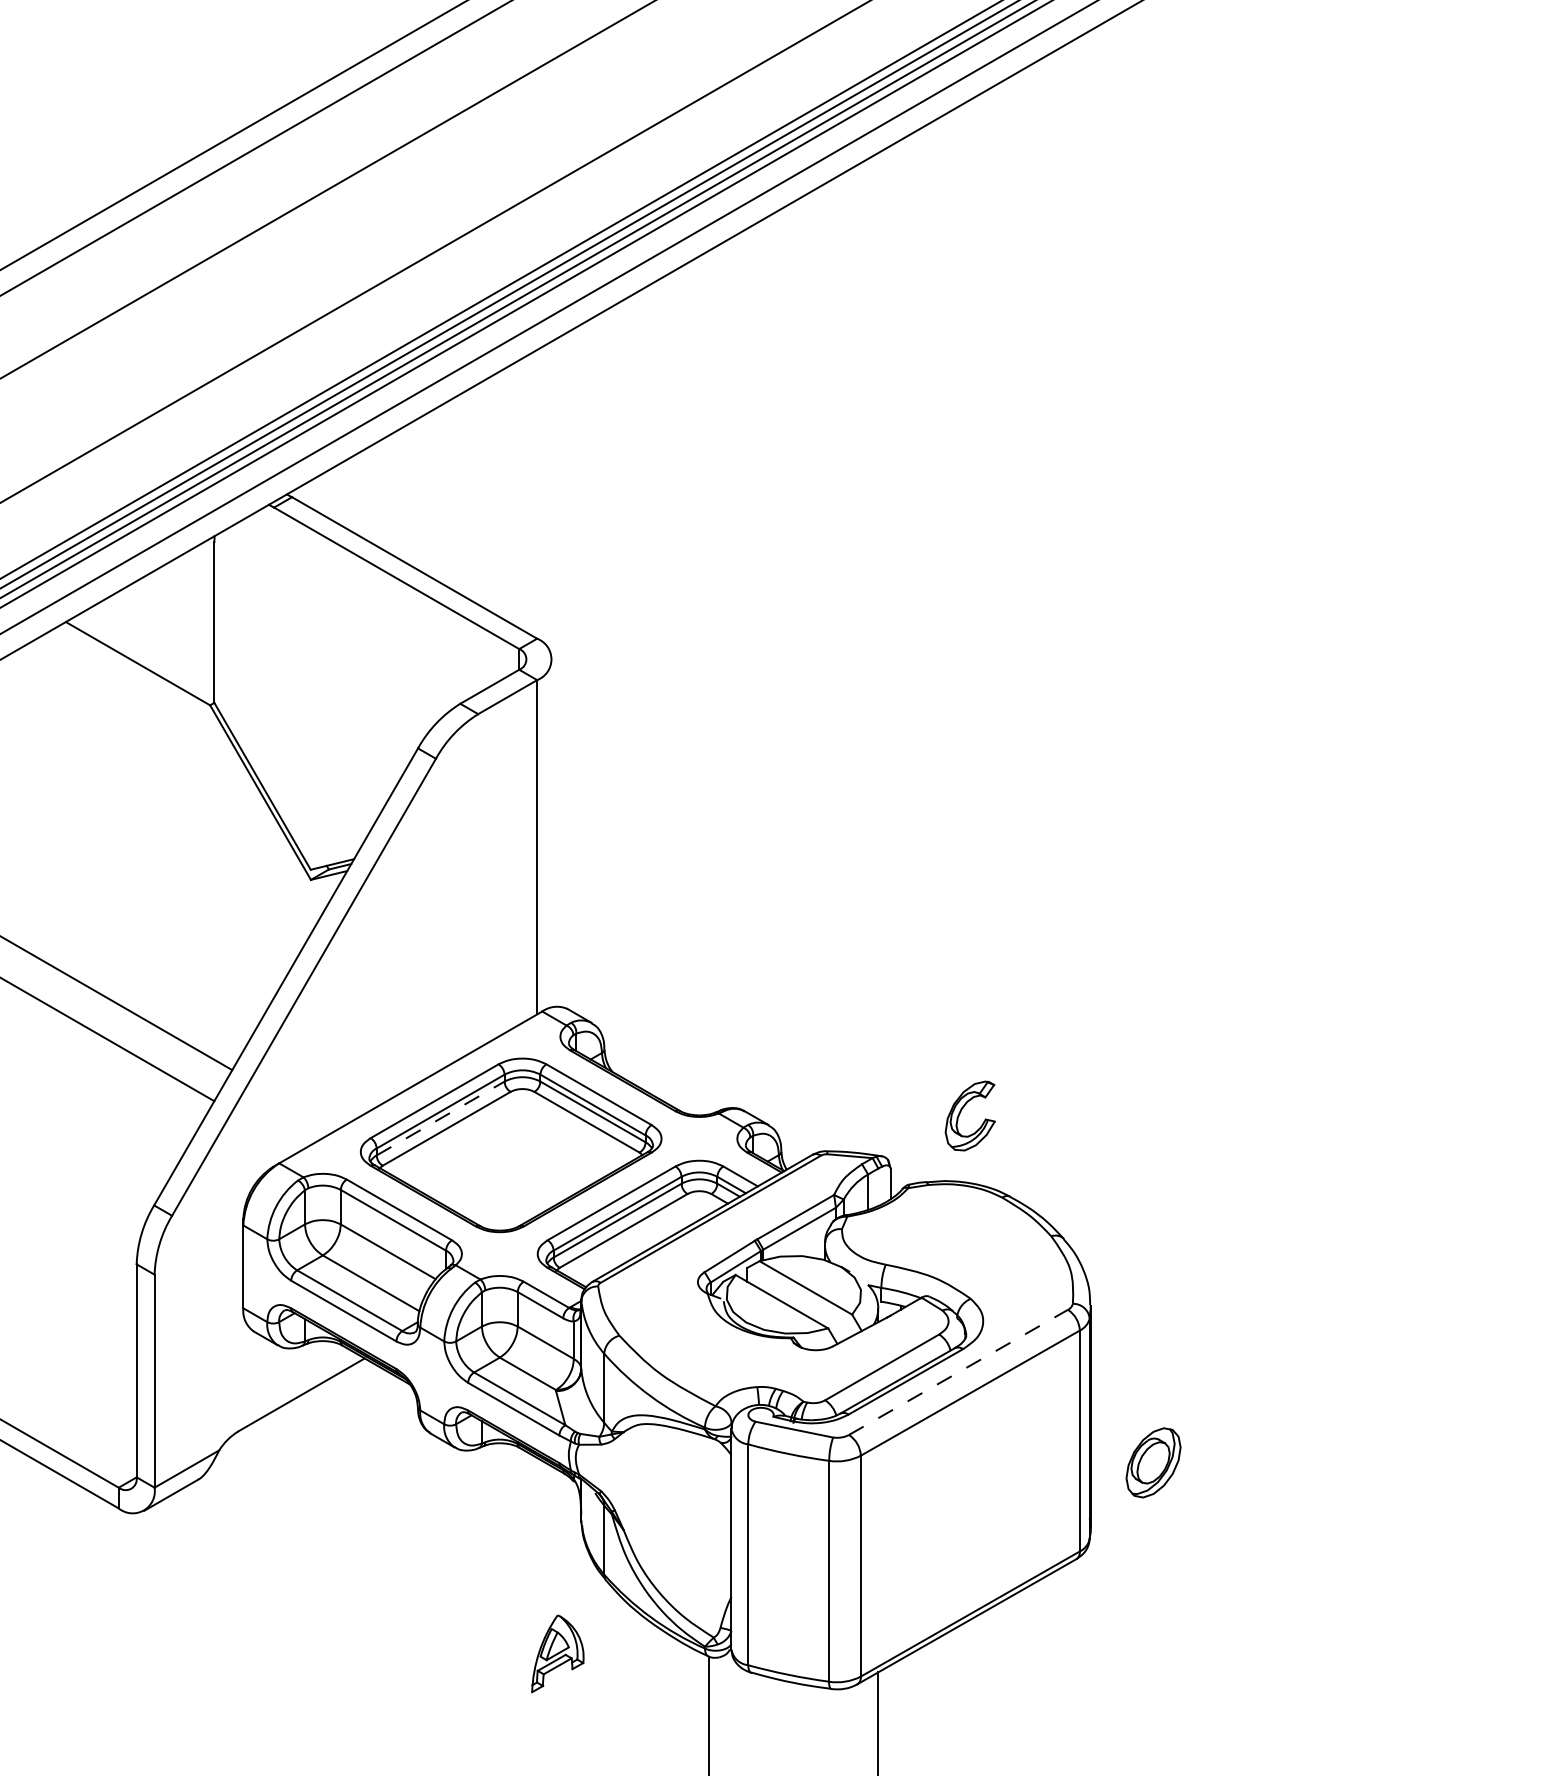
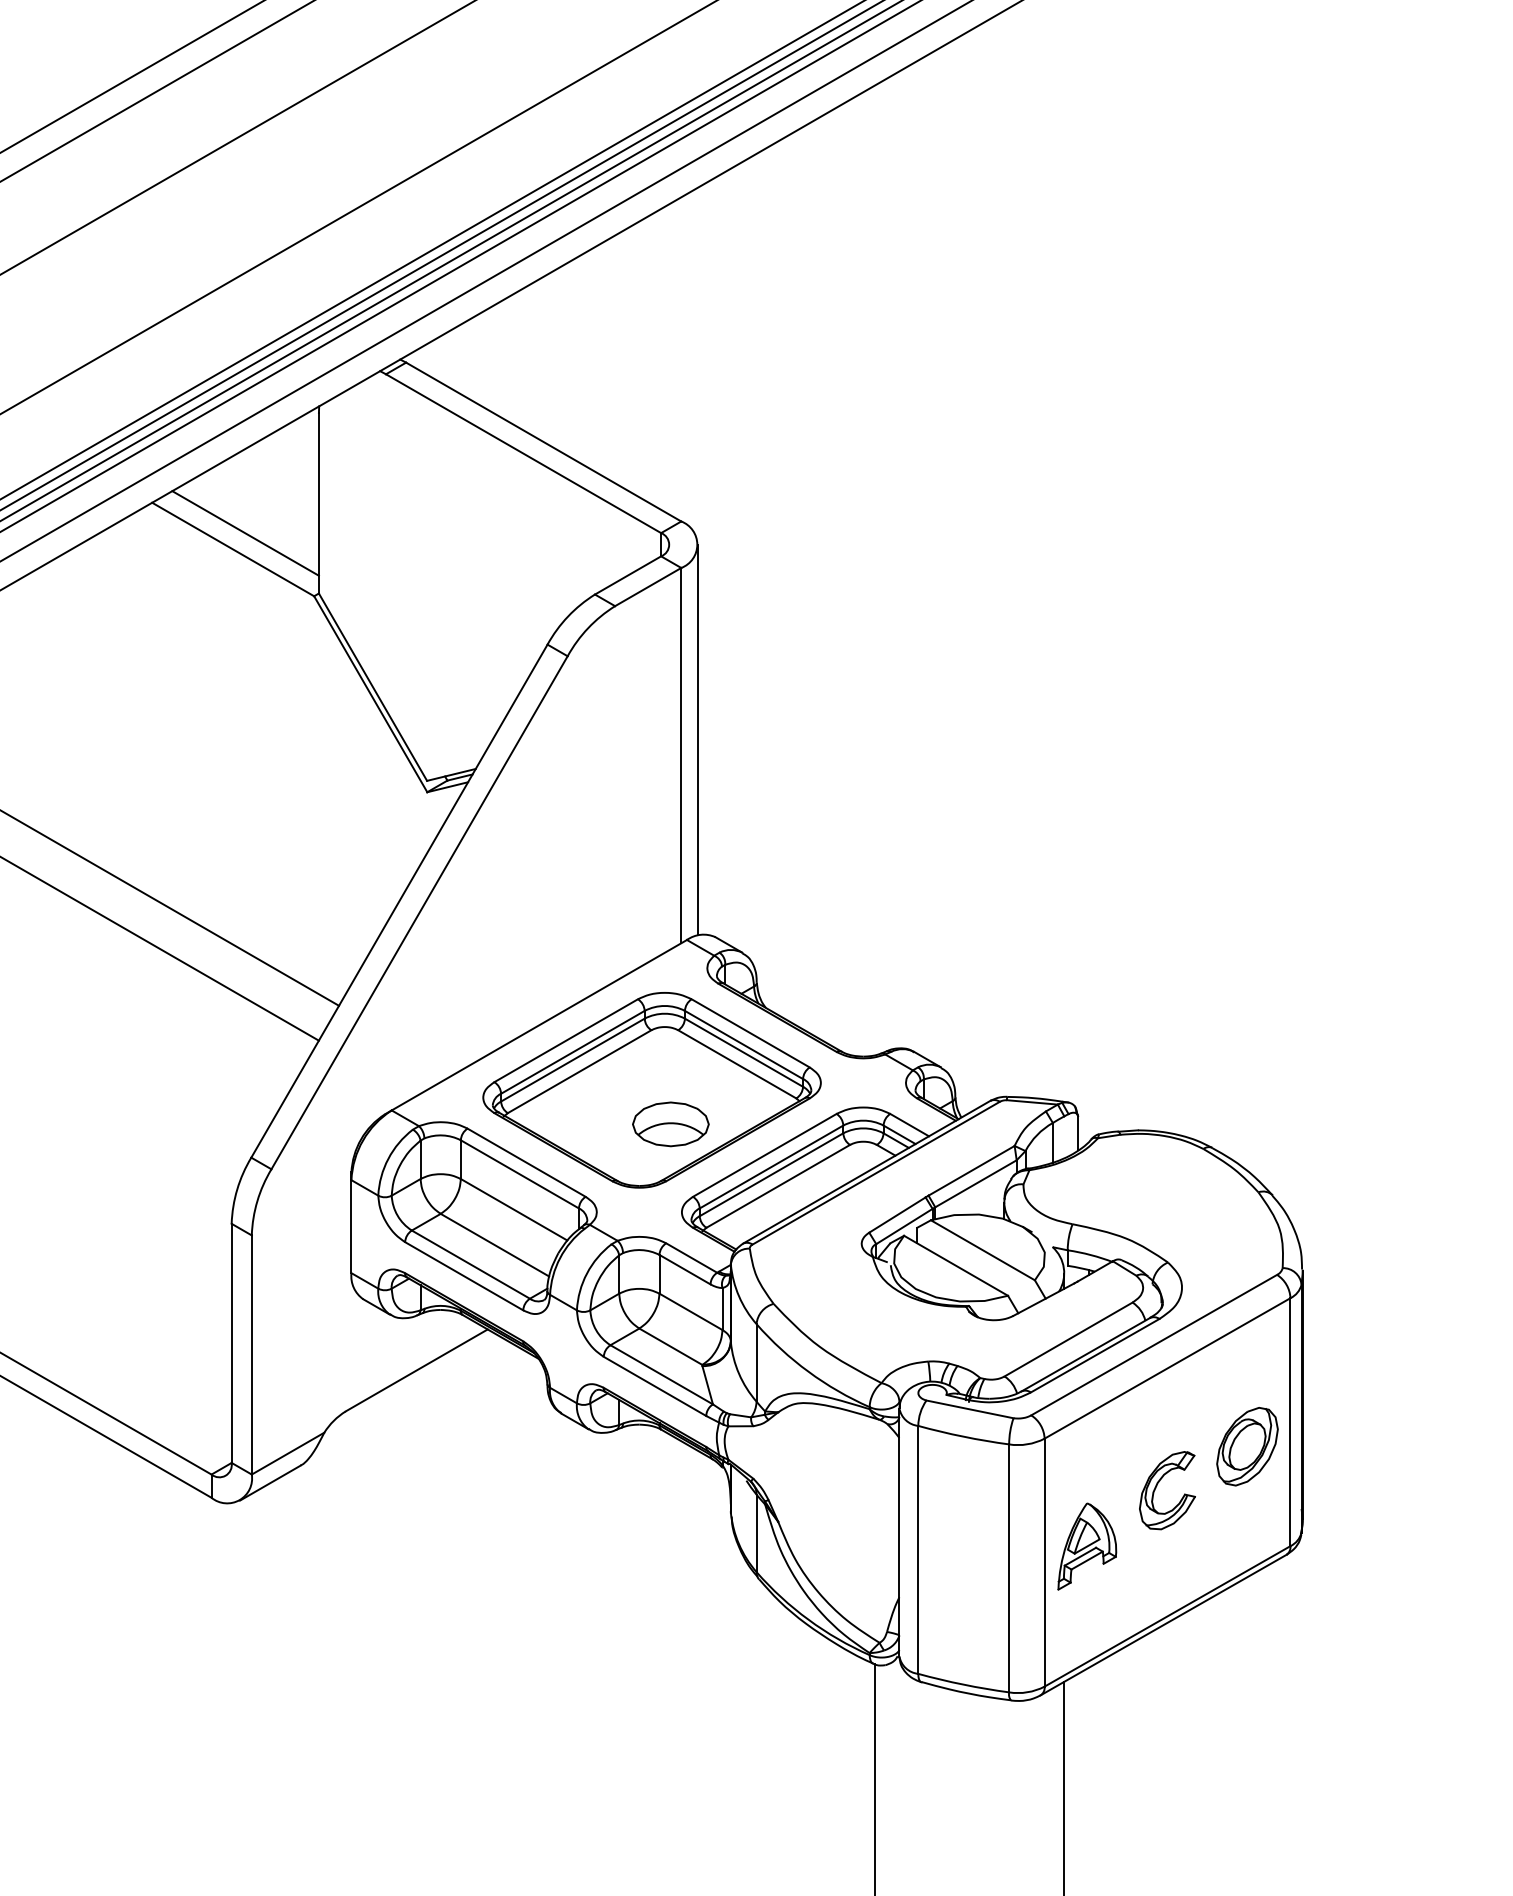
line: (148, 649) -> (244, 533), added
line: (552, 833) -> (698, 740), added
part: (961, 1112) -> (1157, 1486), moved
line: (440, 1118) -> (572, 1060), dashed -> solid
part: (527, 1175) -> (670, 1124), added
line: (958, 1372) -> (1154, 1345), dashed -> solid
part: (1153, 1462) -> (1247, 1446), moved
part: (557, 1653) -> (1086, 1546), moved

